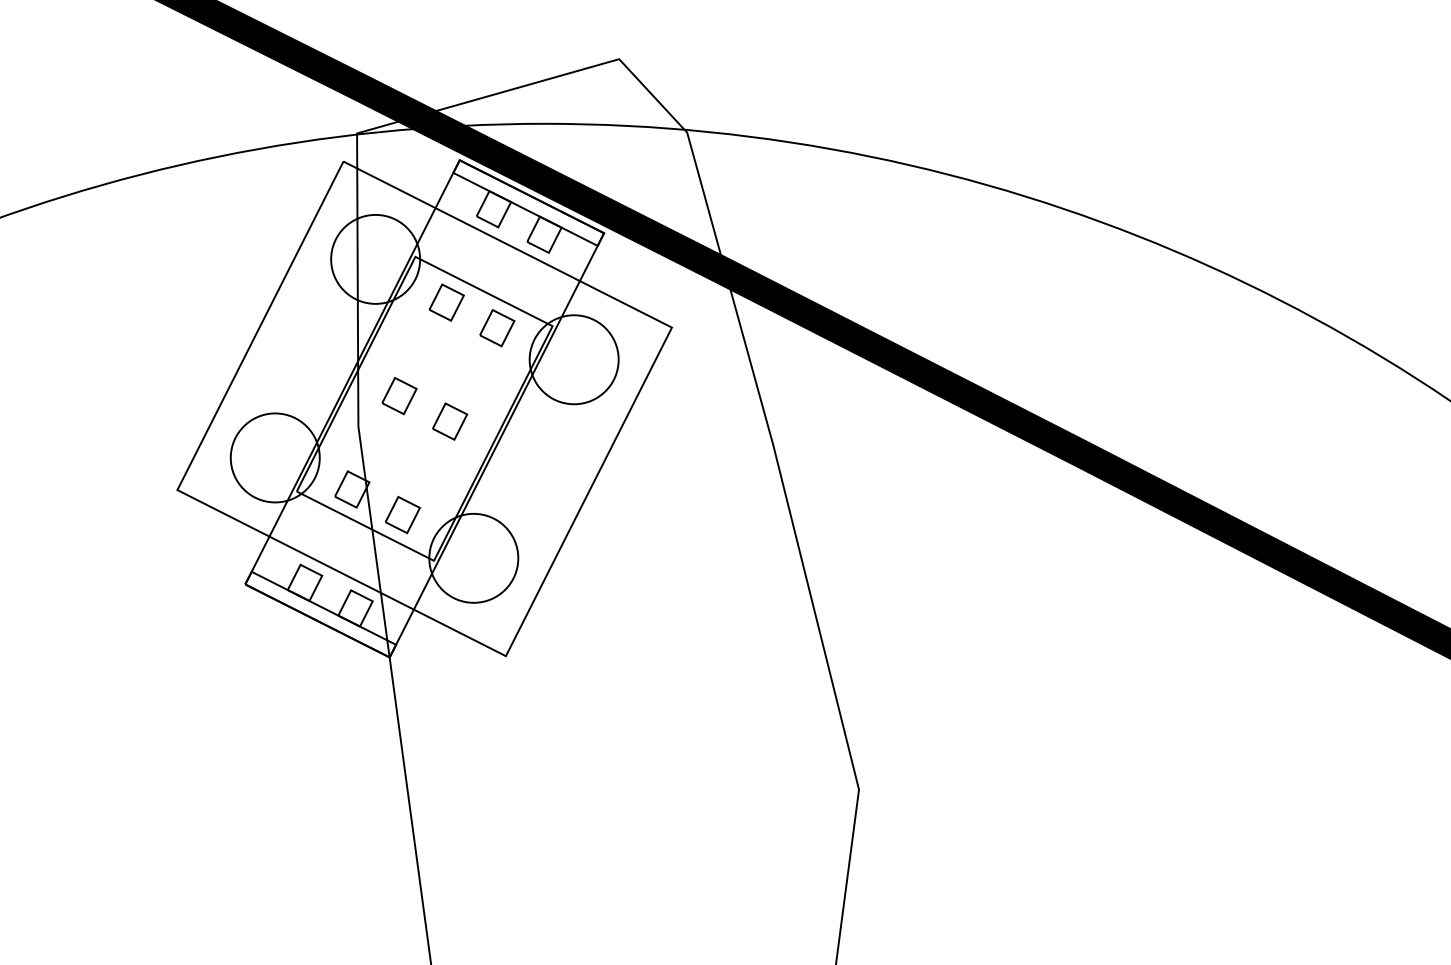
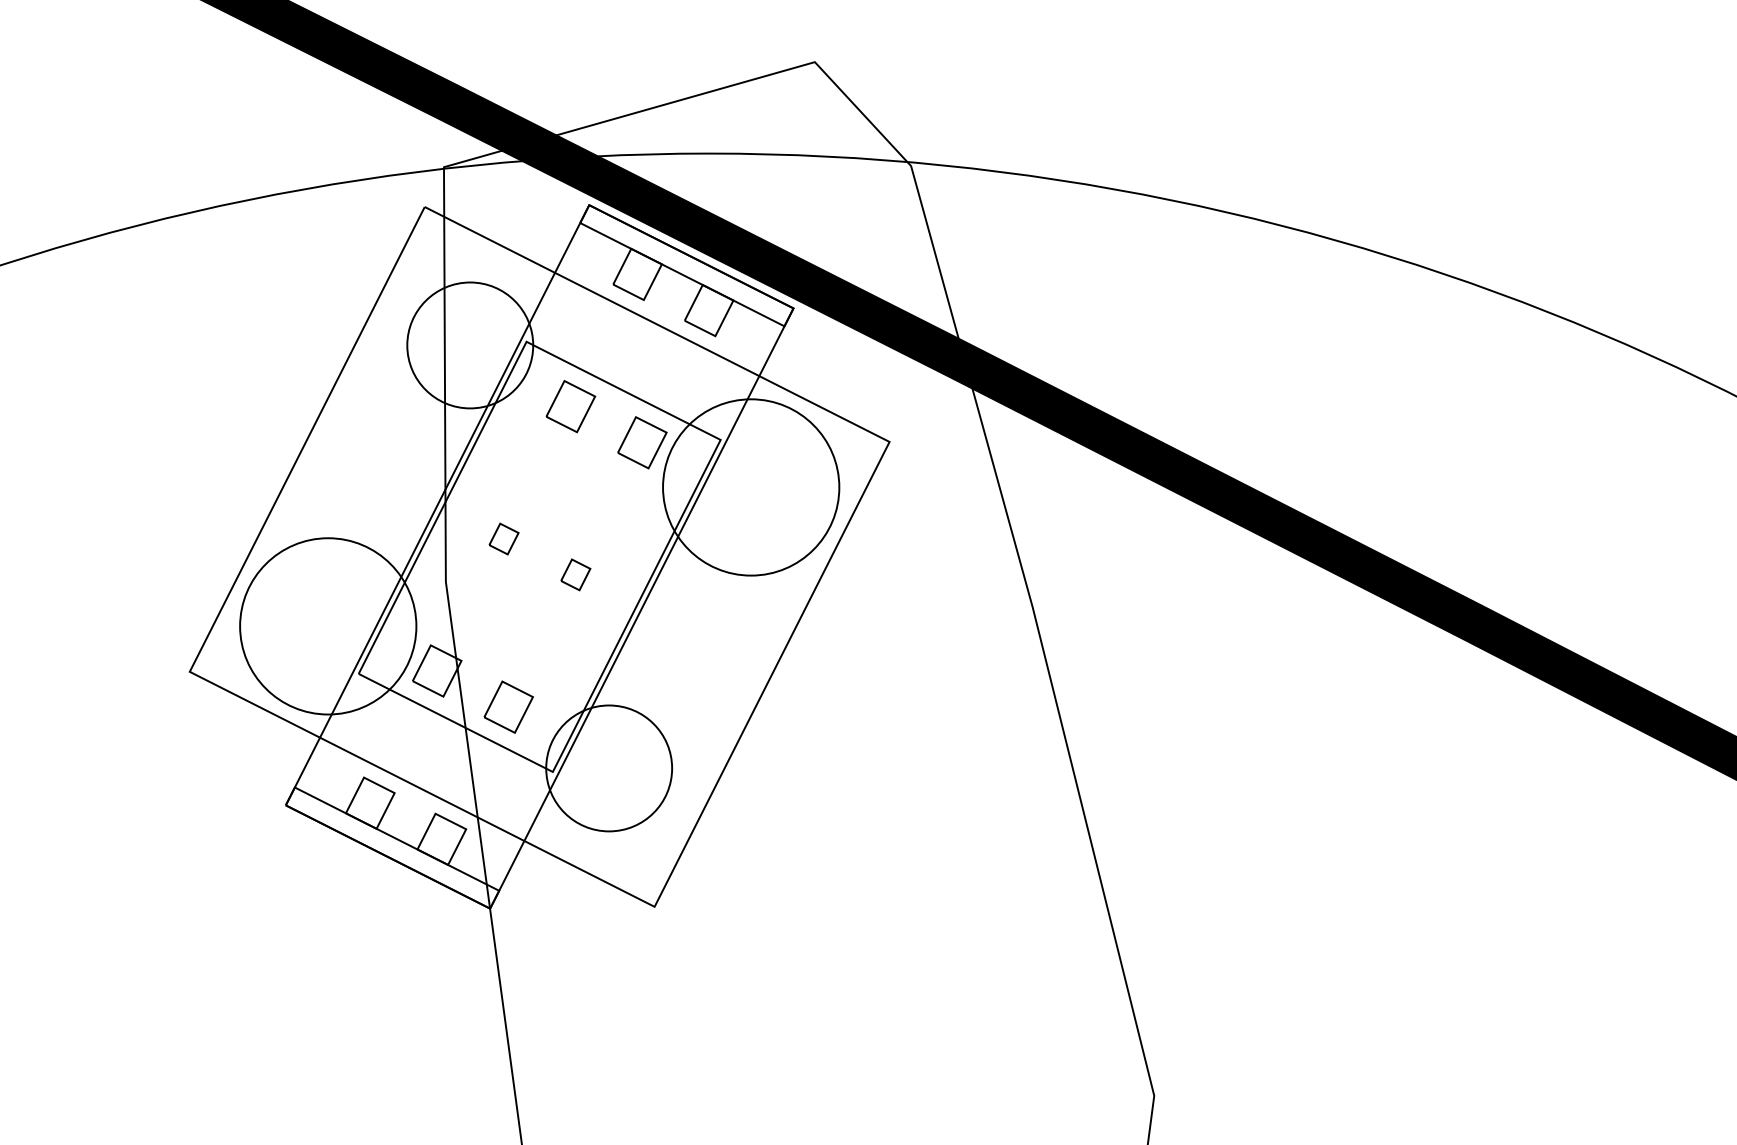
circle: (573, 359) -> (750, 487), size x1.4
part: (399, 396) -> (504, 539), size x0.6
part: (450, 421) -> (576, 574), size x0.6
circle: (274, 457) -> (327, 625), size x1.4

